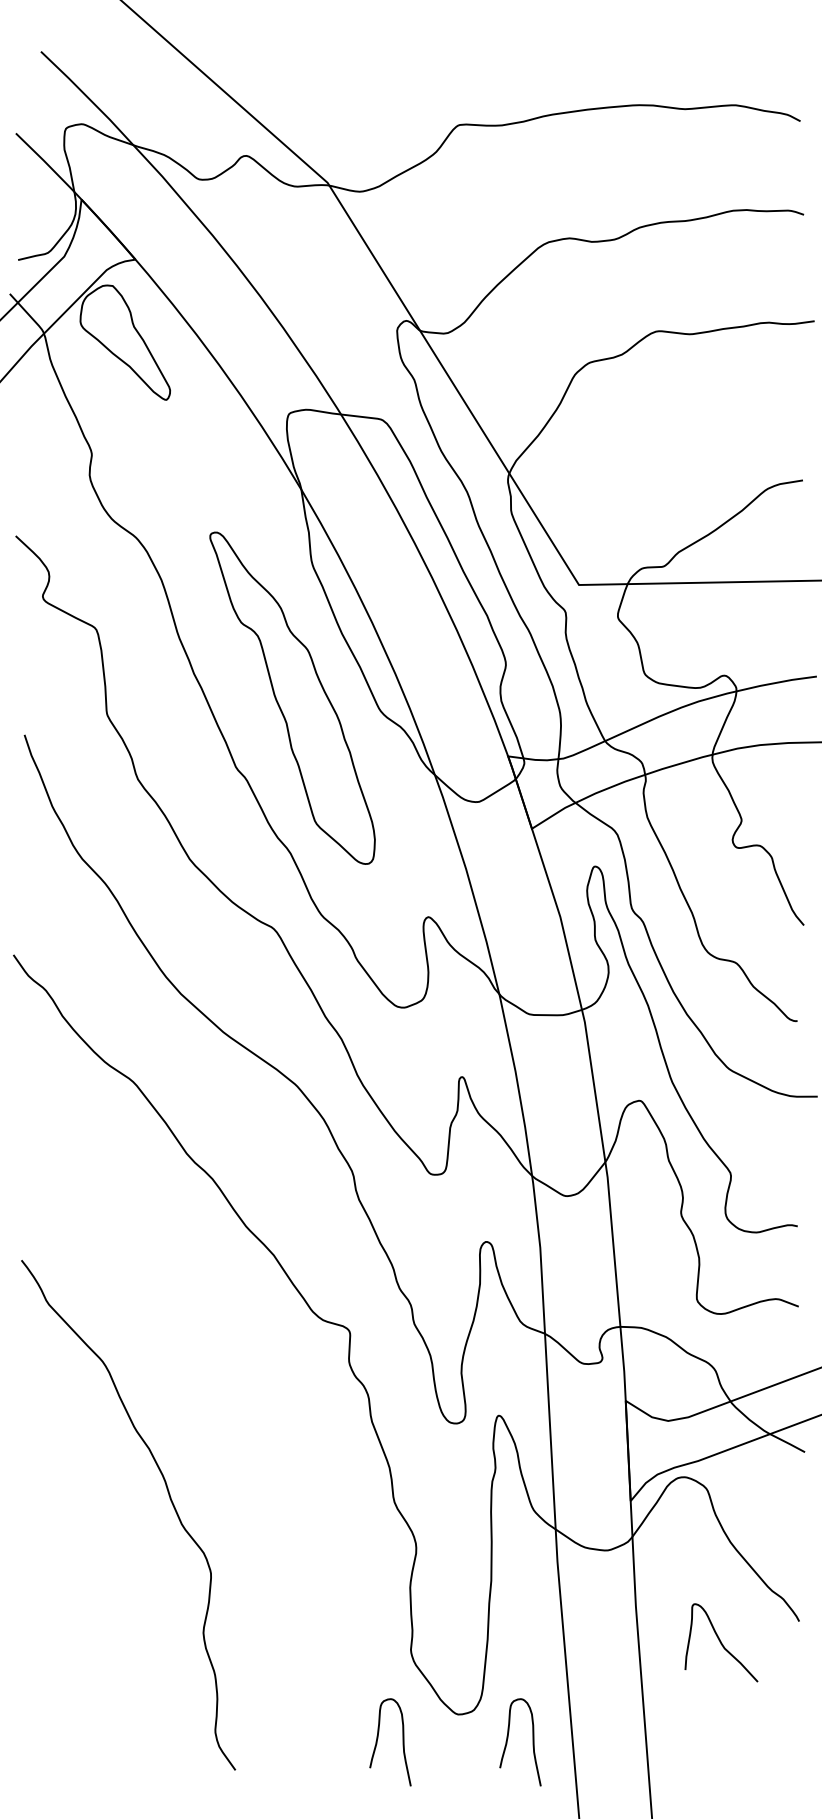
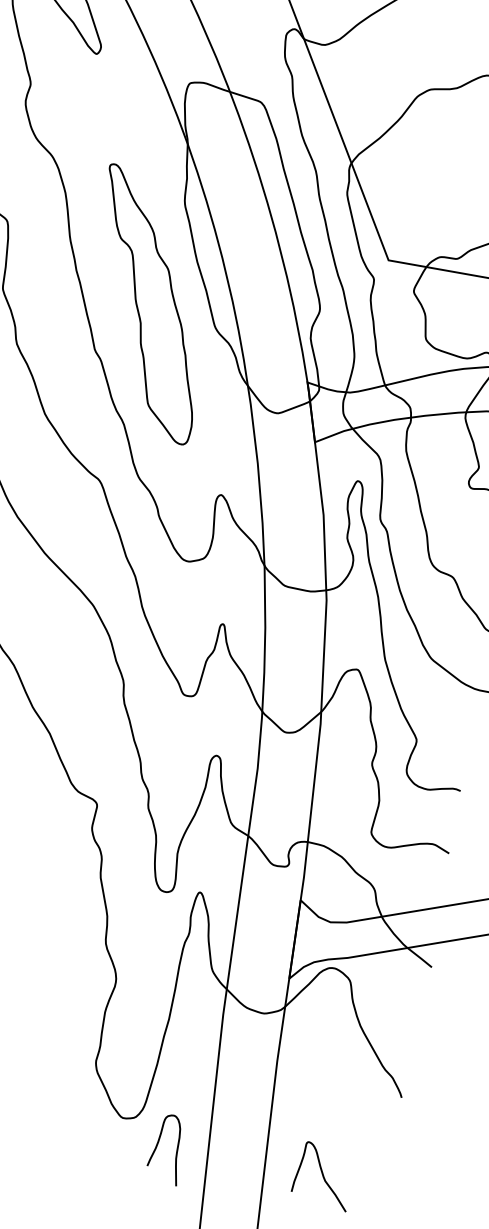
curve: (721, 1642) -> (323, 1175), moved
curve: (402, 1742) -> (75, 1131), removed

